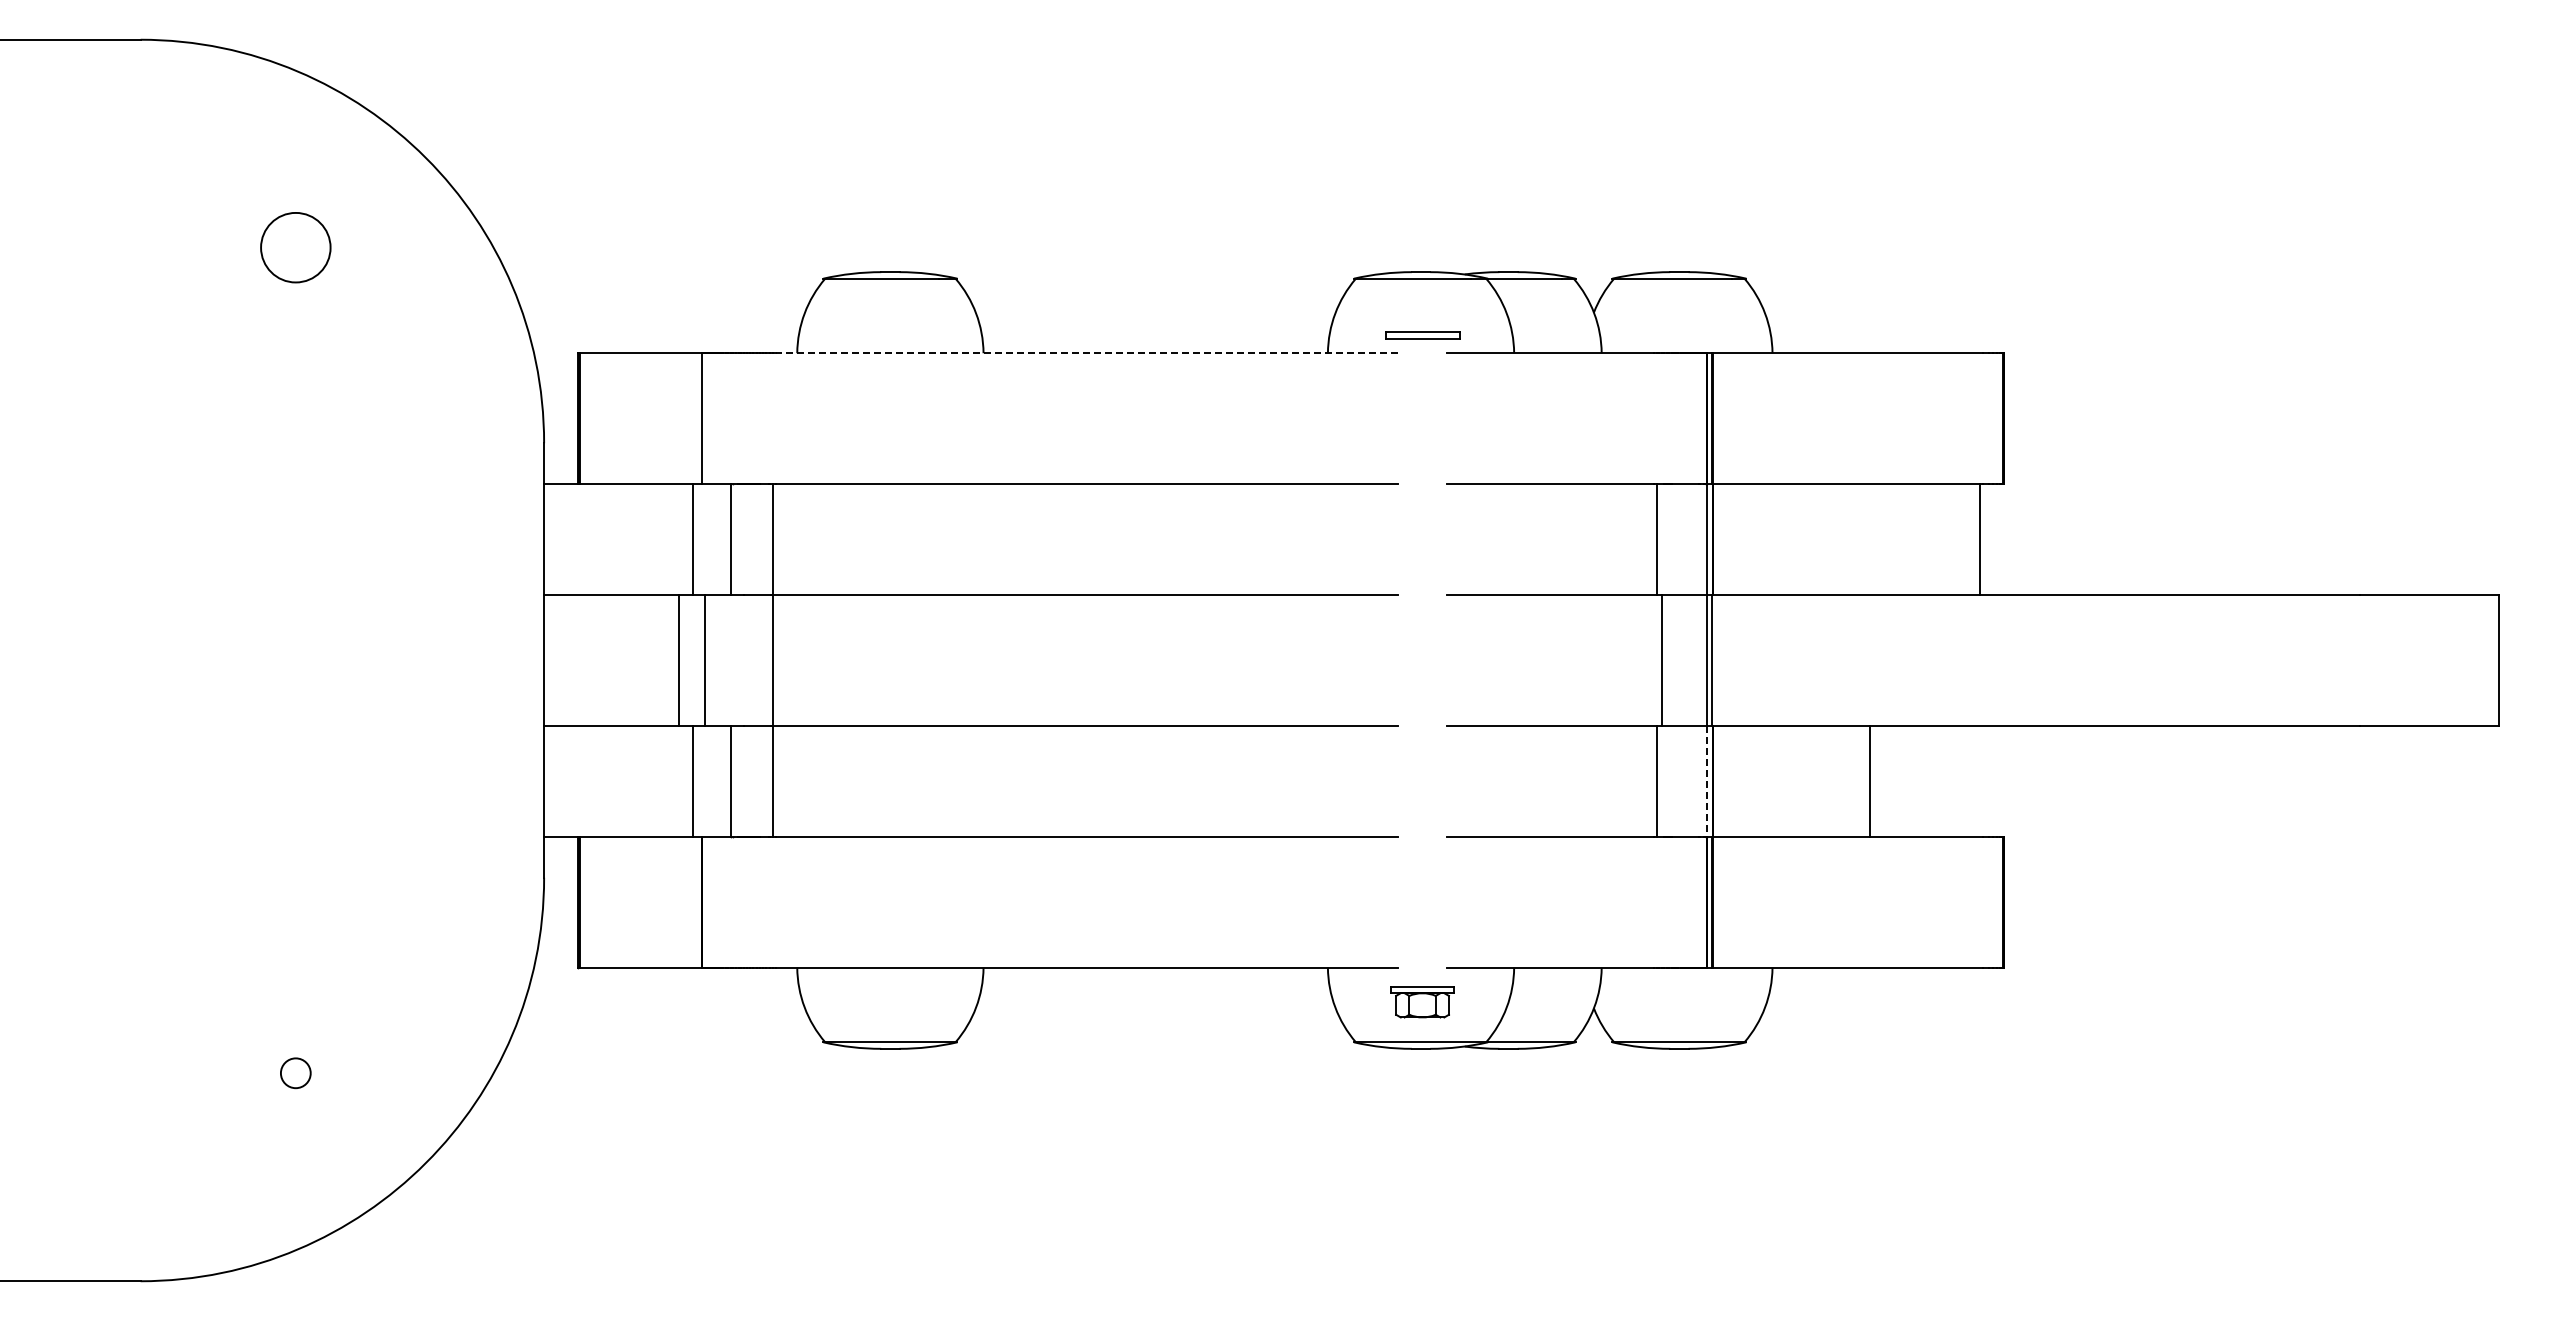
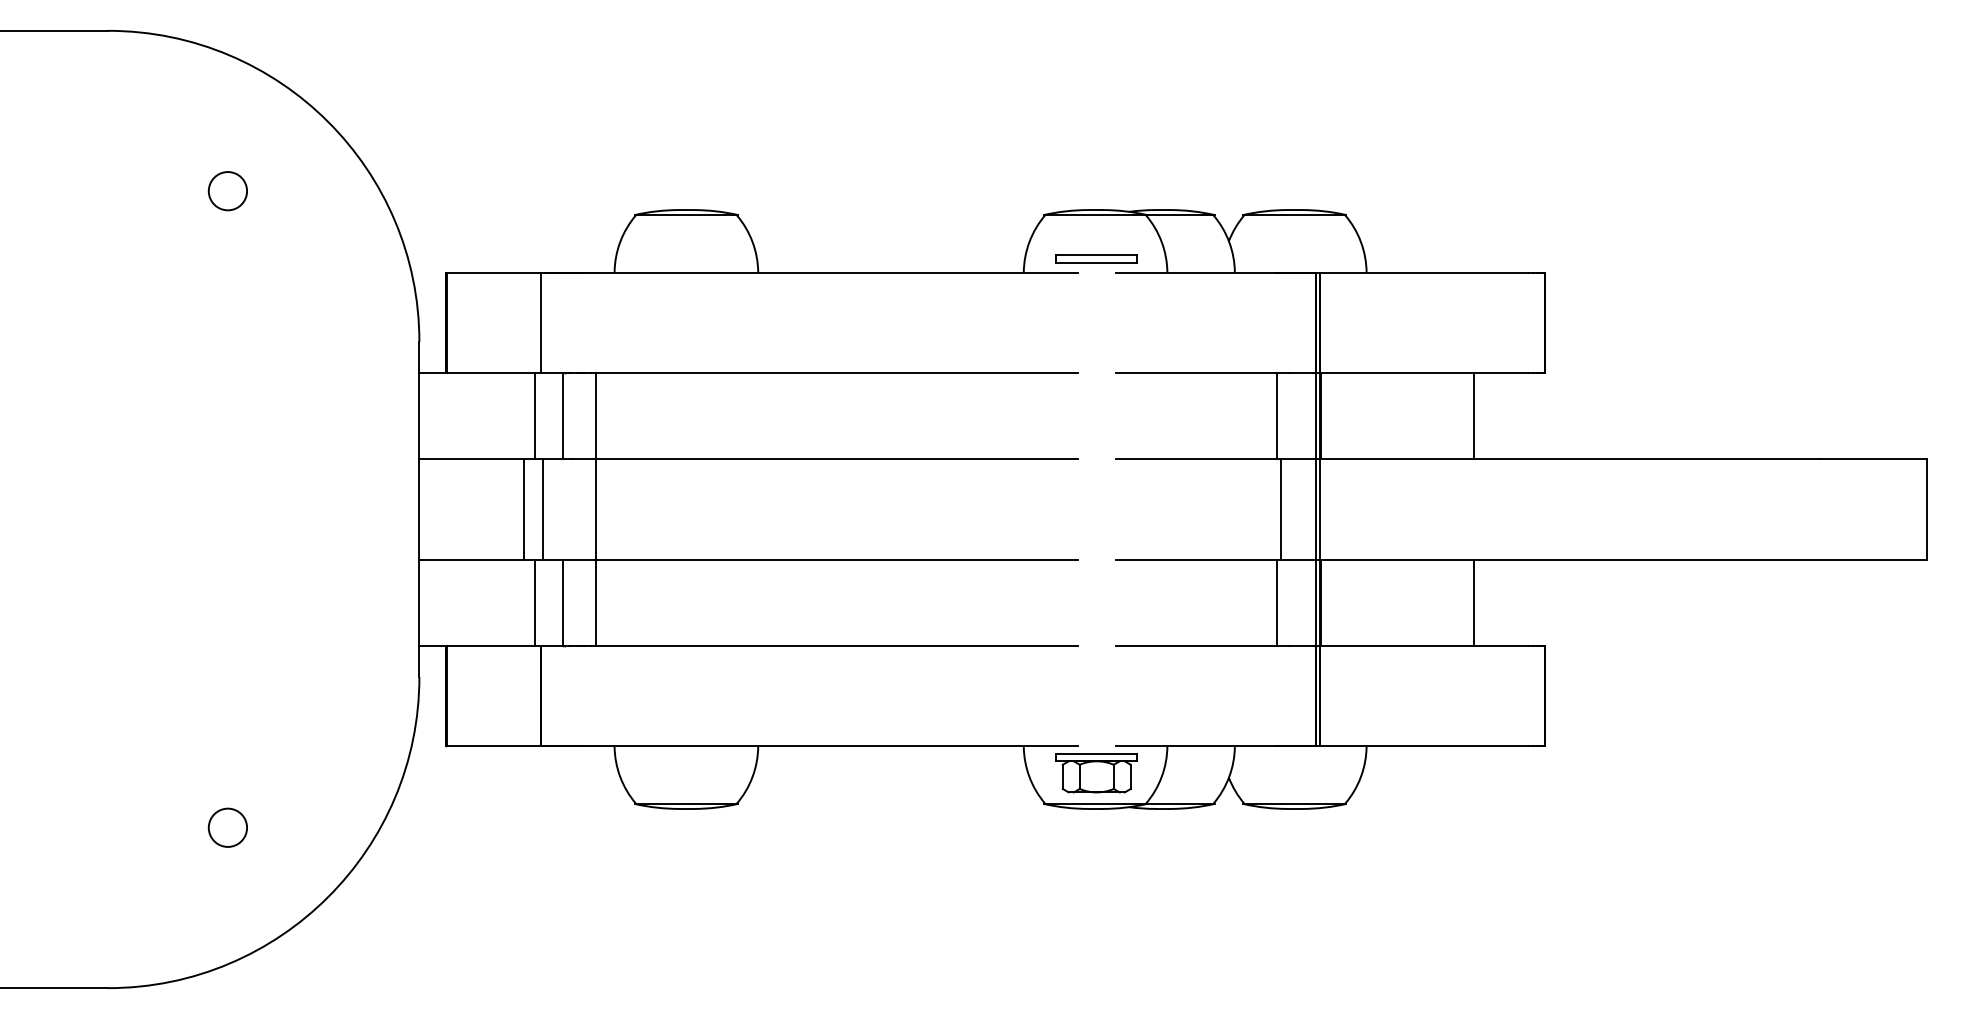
circle: (295, 247) -> (227, 191), size x0.71
part: (1422, 335) -> (1096, 258), size x1.43
line: (1087, 353) -> (838, 272), dashed -> solid
line: (1980, 539) -> (1474, 416), moved
line: (1706, 781) -> (1315, 602), dashed -> solid
line: (1870, 781) -> (1474, 602), moved
part: (1422, 1002) -> (1096, 773), size x1.67
circle: (295, 1073) -> (227, 827), size x1.67

